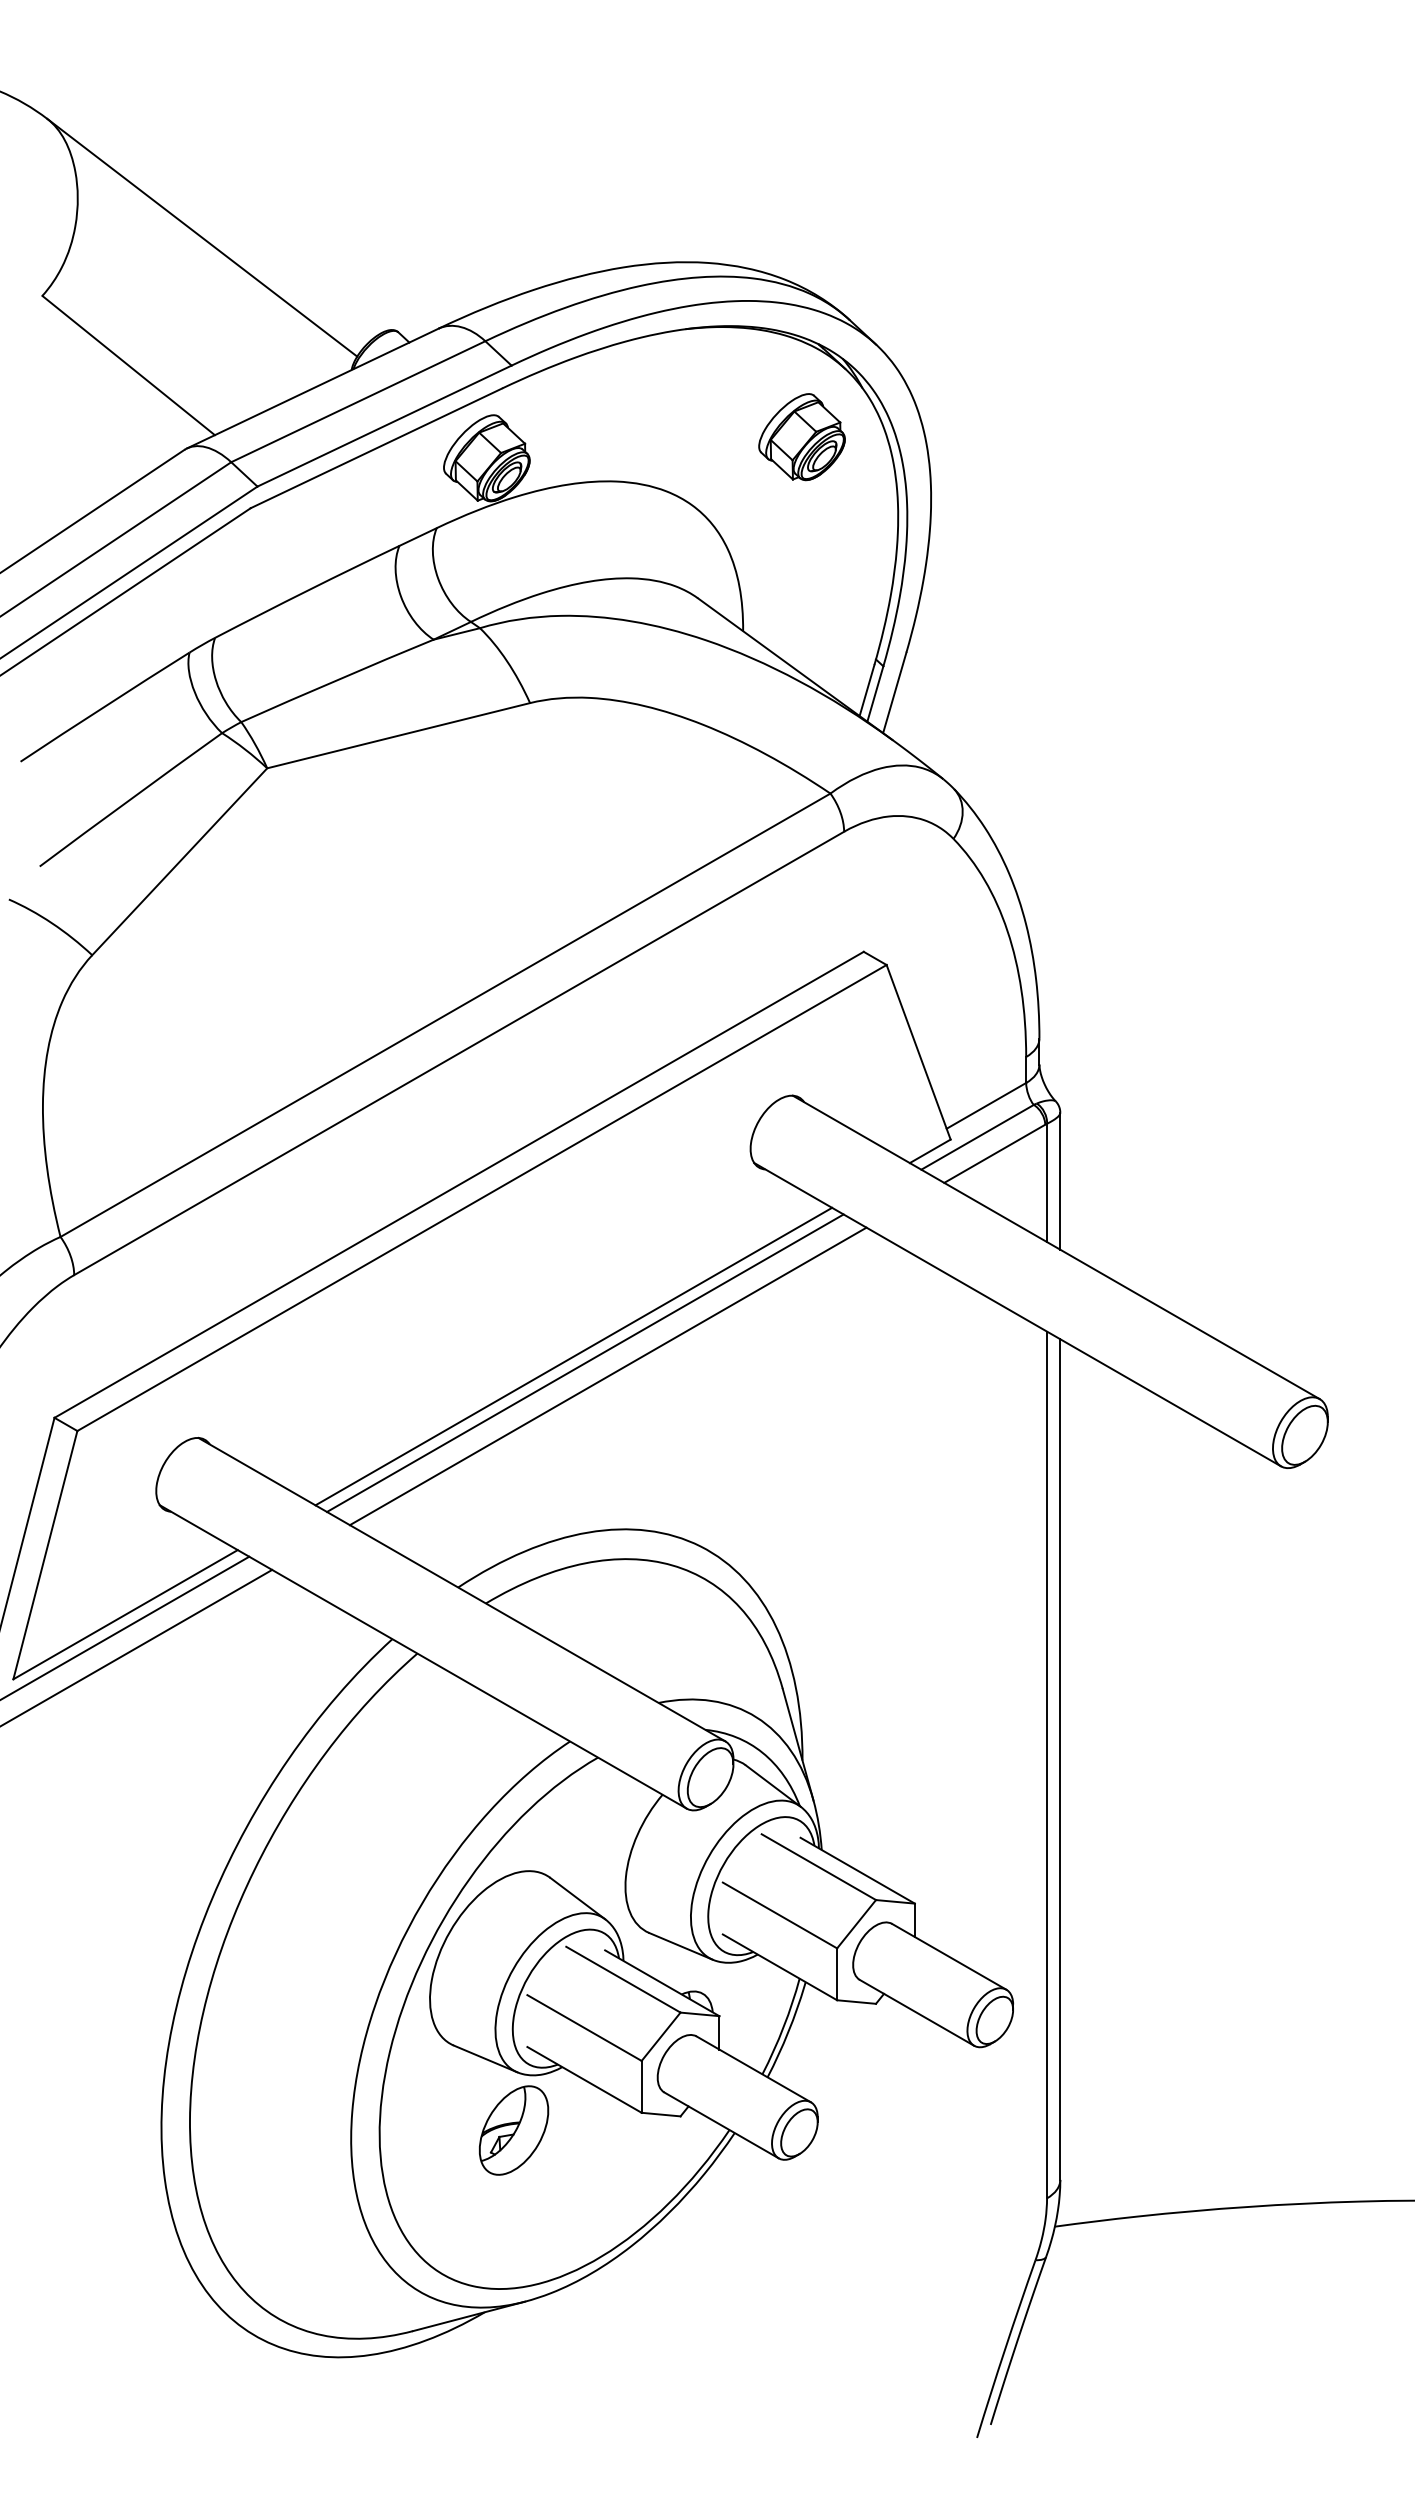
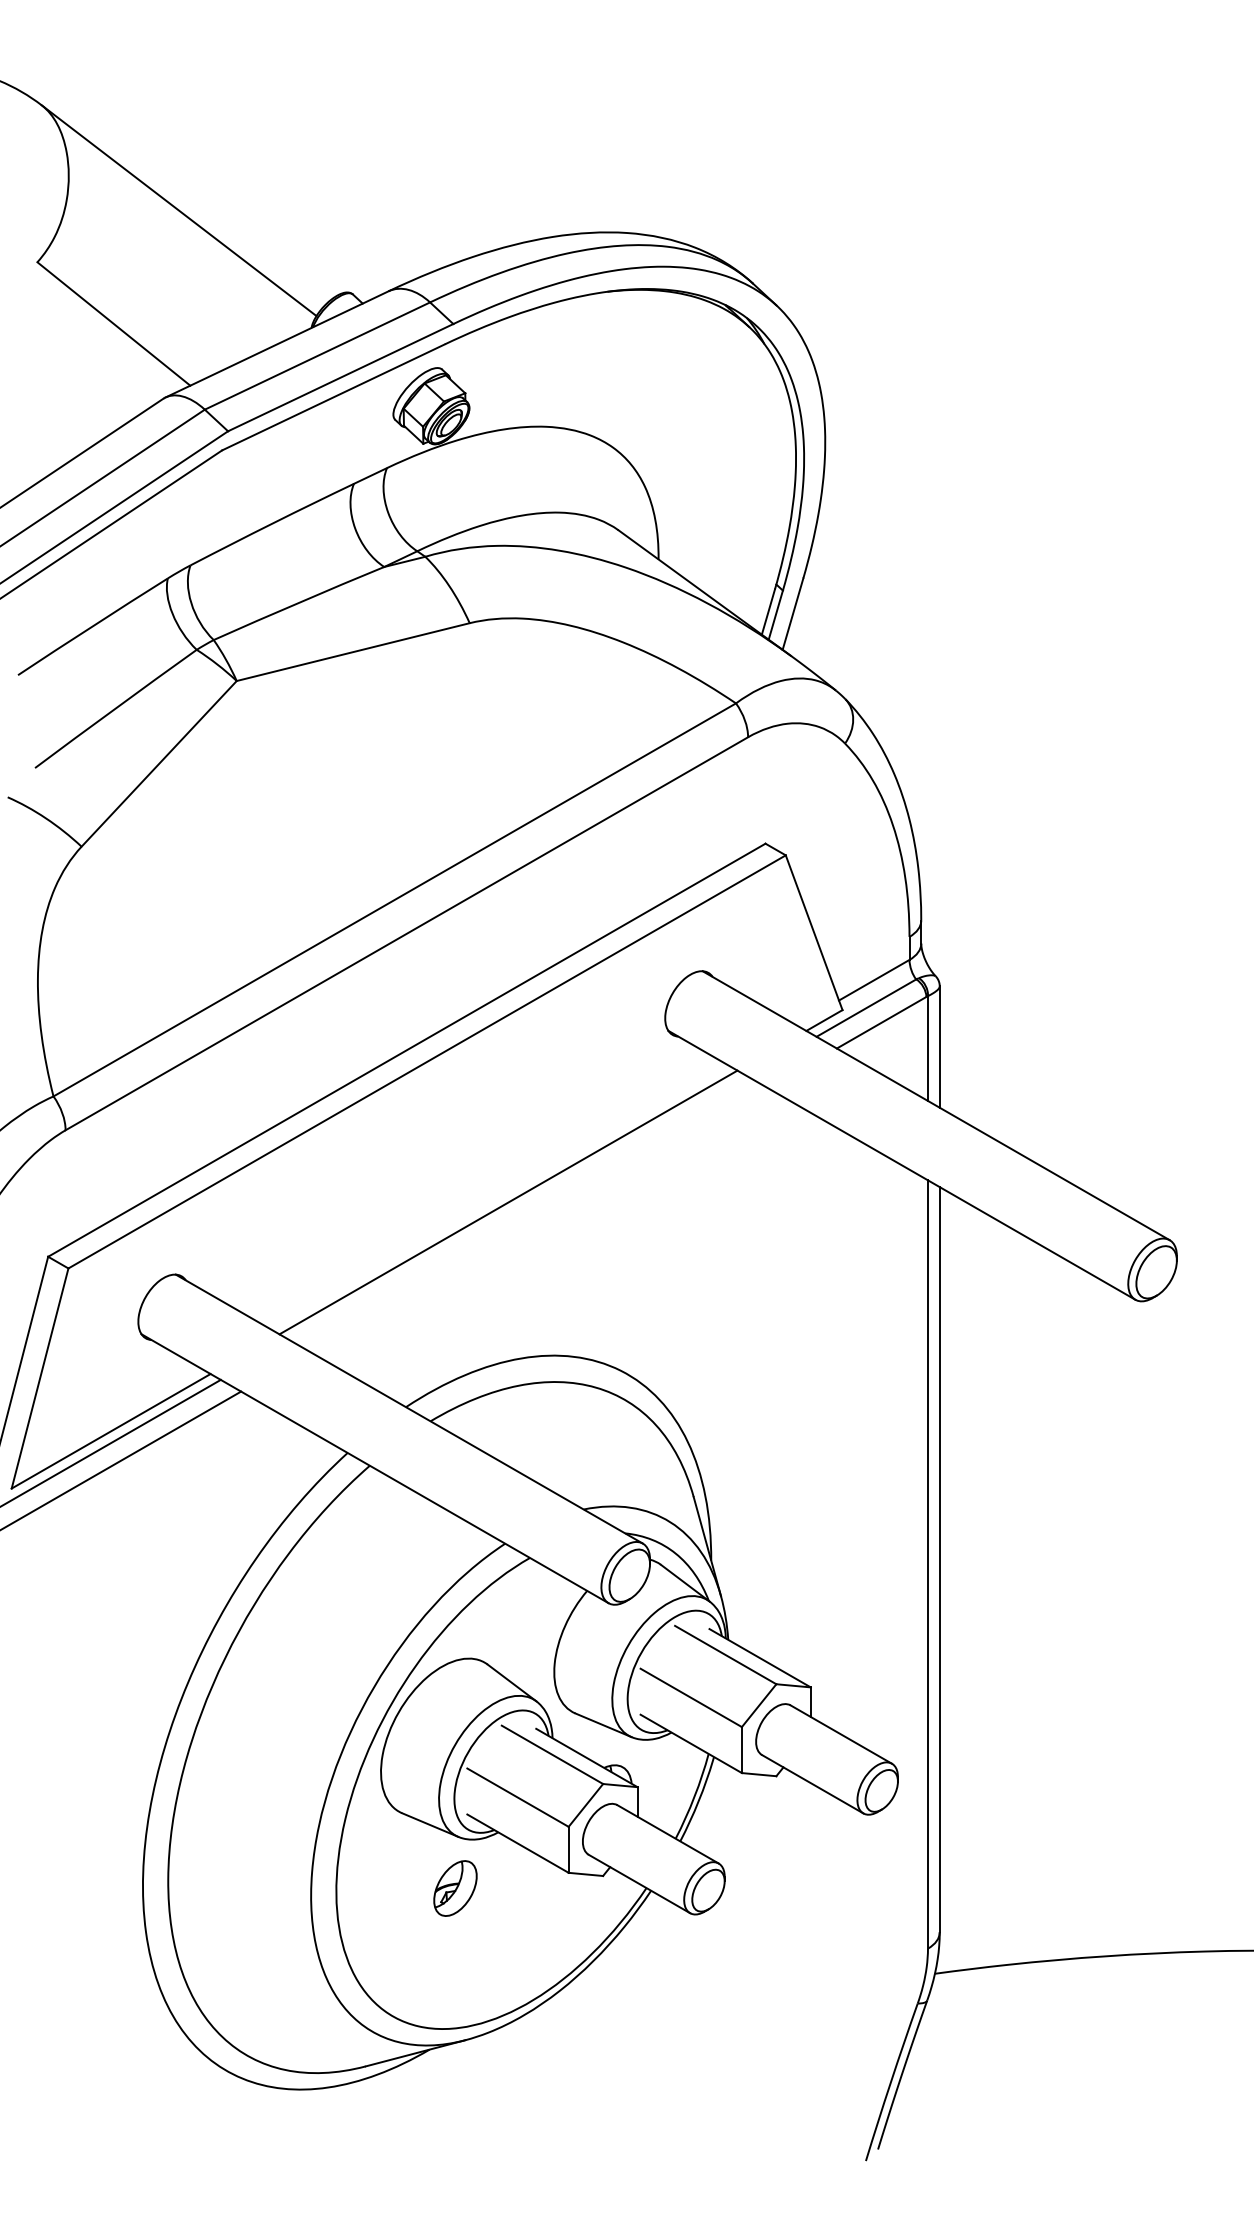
part: (801, 437) -> (710, 387), removed
line: (585, 1363) -> (518, 1208), removed
line: (607, 1375) -> (538, 1219), removed
part: (514, 2130) -> (455, 1888), size x0.7

